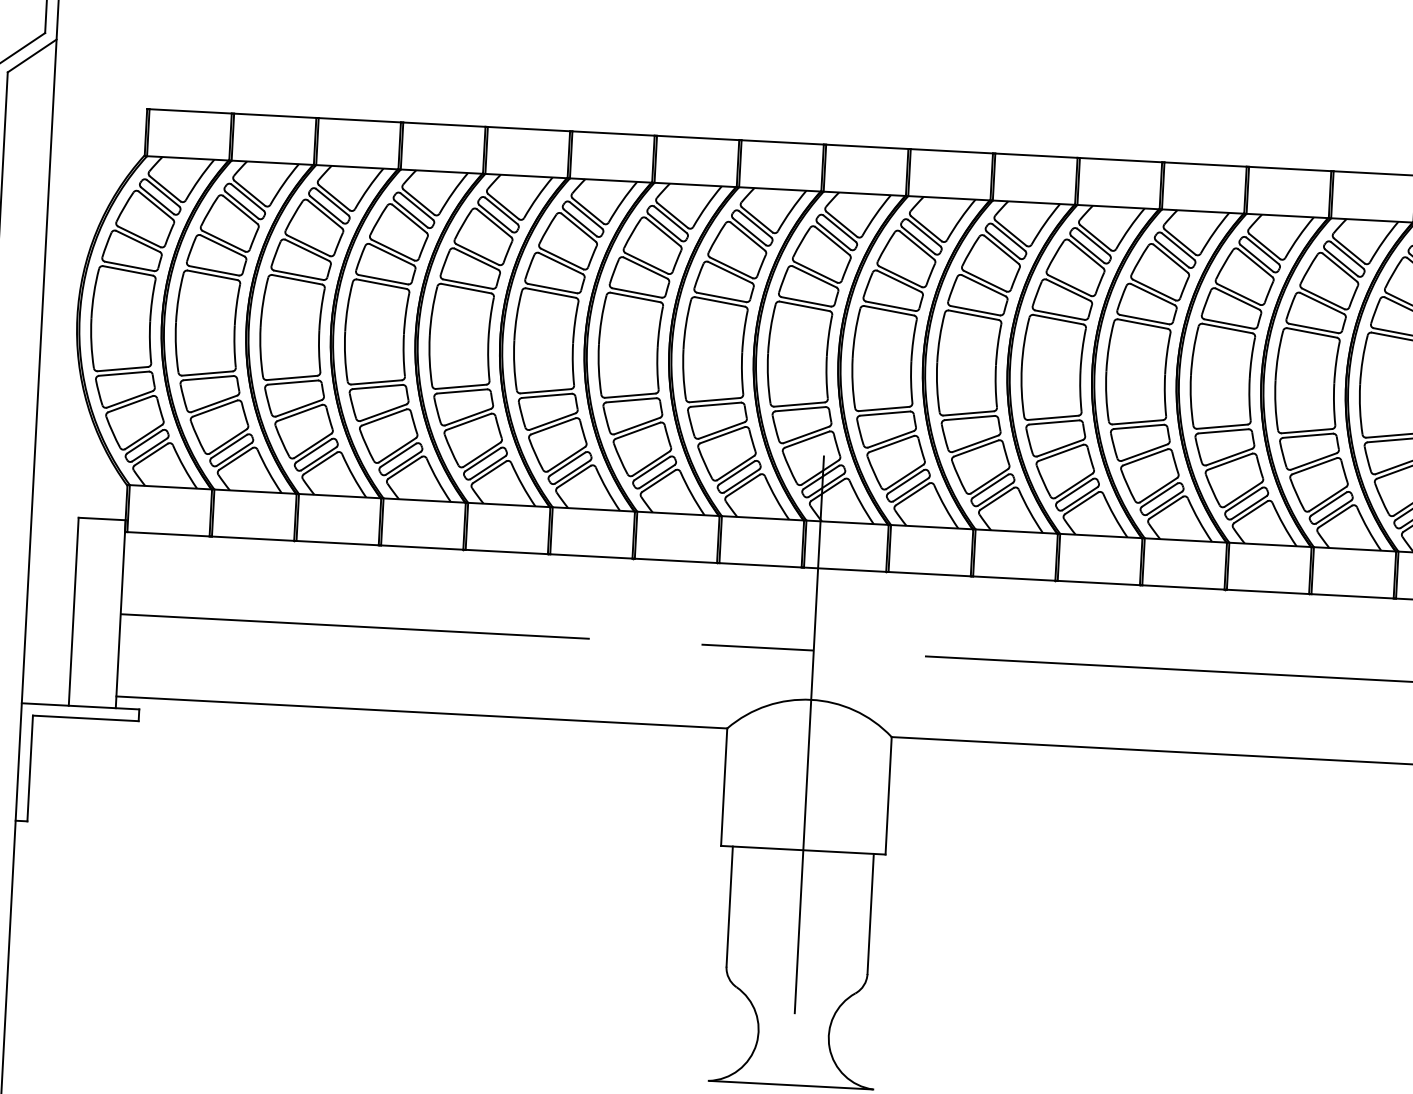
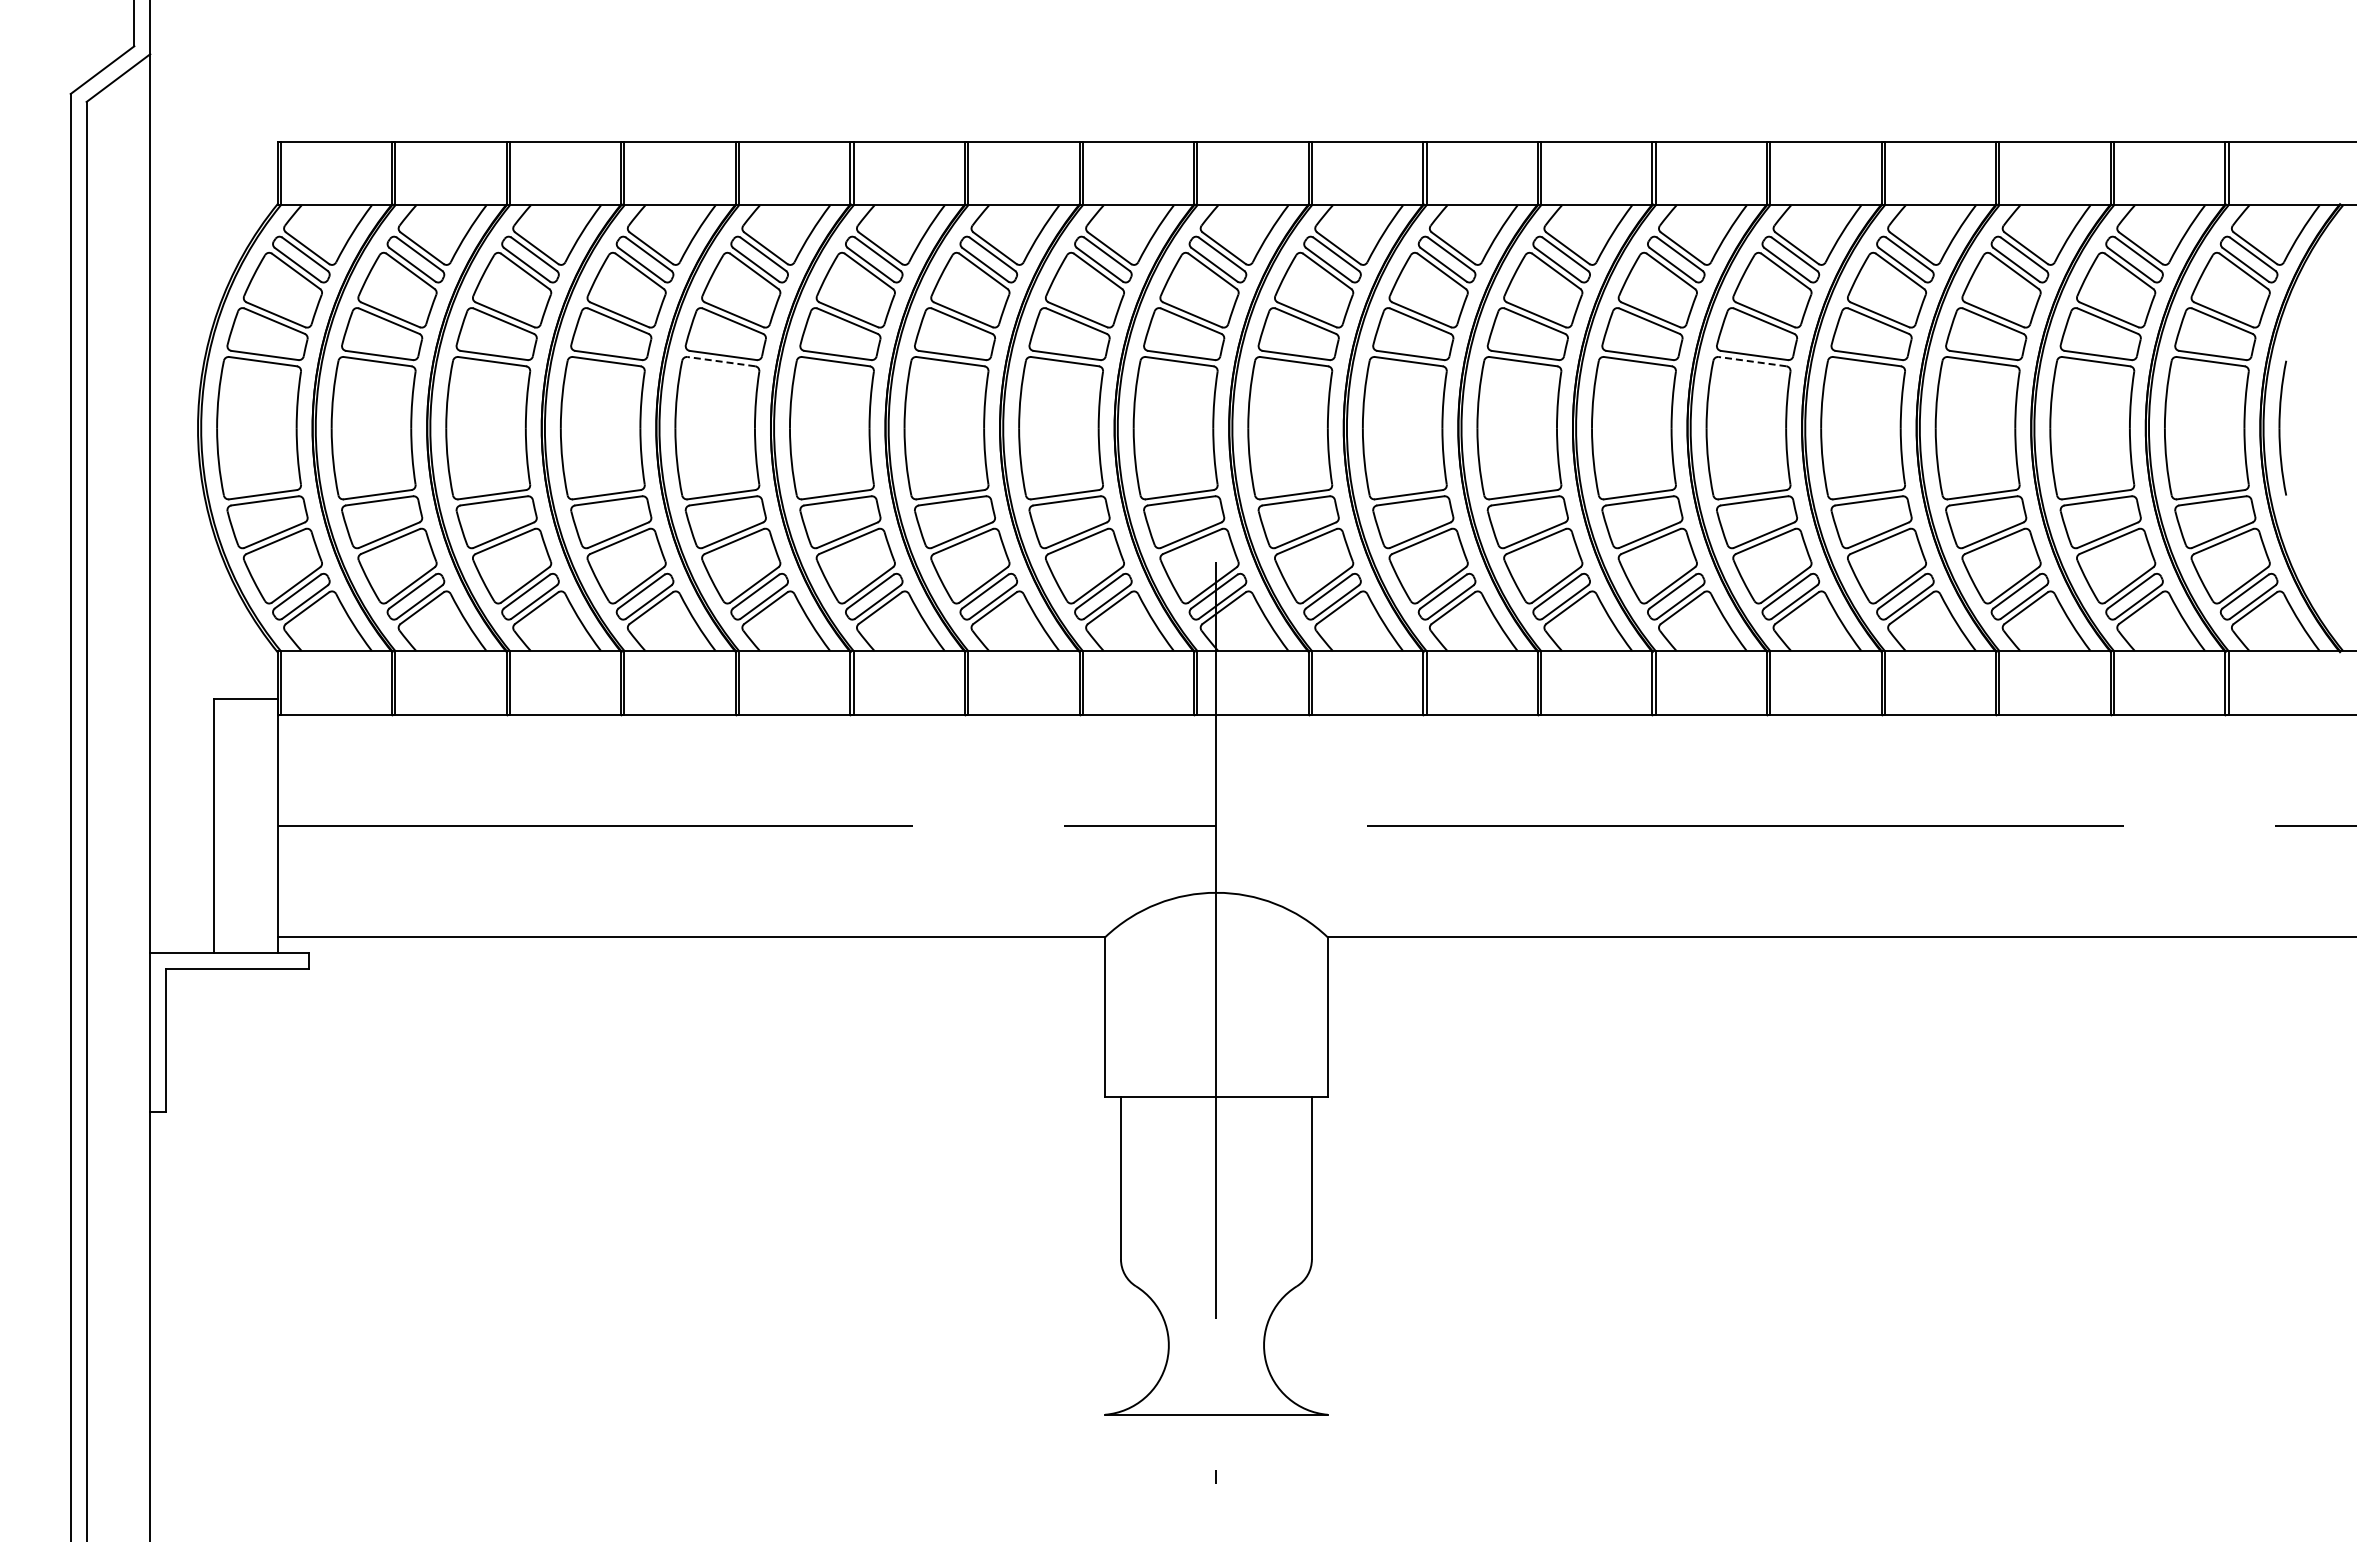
line: (465, 288) -> (720, 361), solid -> dashed
line: (1227, 328) -> (1752, 361), solid -> dashed

